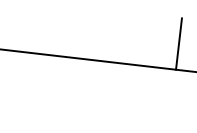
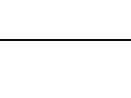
line: (179, 43) -> (113, 23), removed

